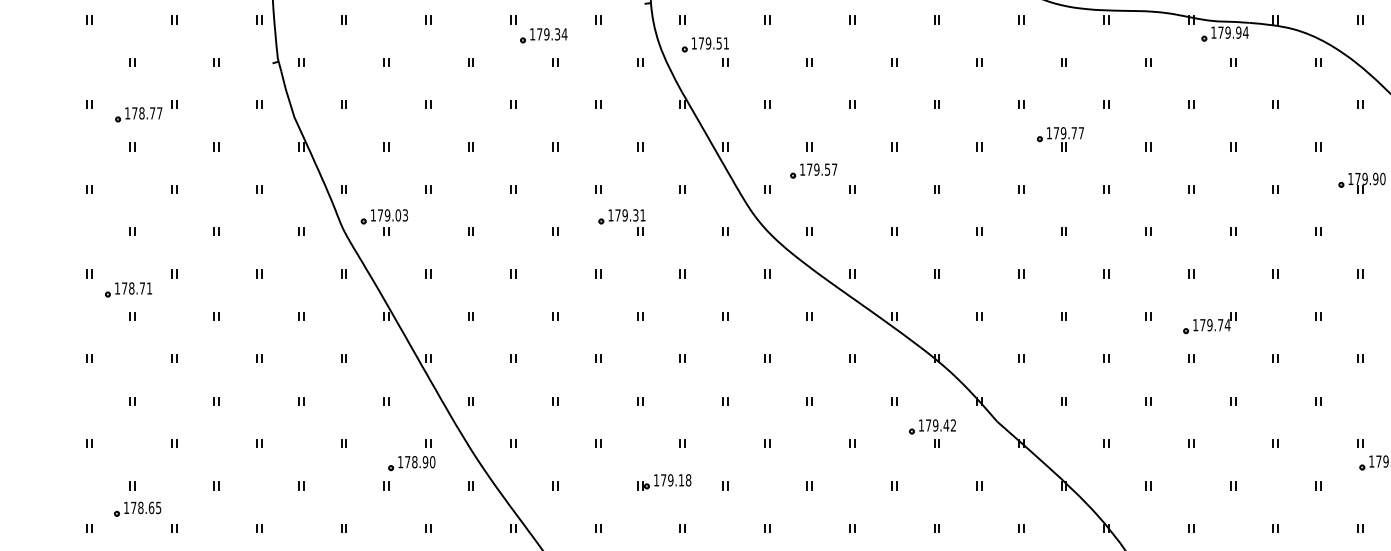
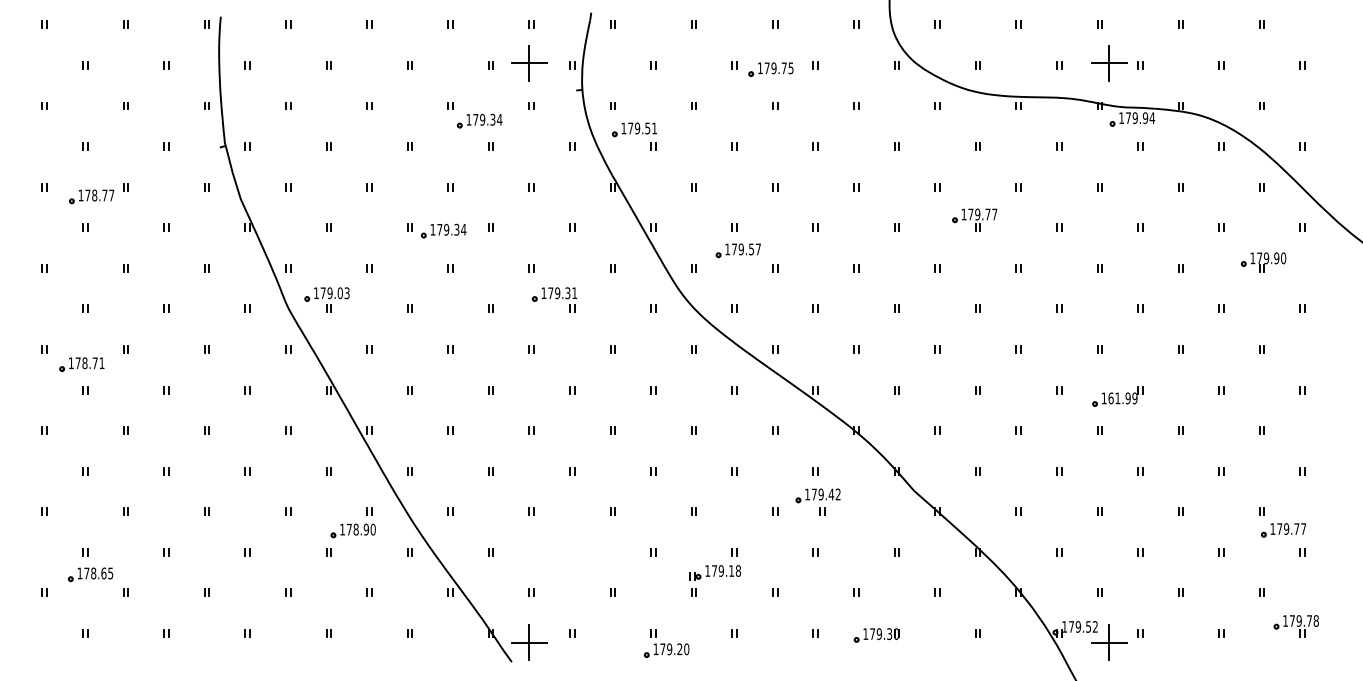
part: (505, 149) -> (443, 230), added
text: (1214, 325) -> (1122, 398), 179.74 -> 161.99
part: (931, 432) -> (817, 501), moved
part: (664, 481) -> (715, 572), moved

